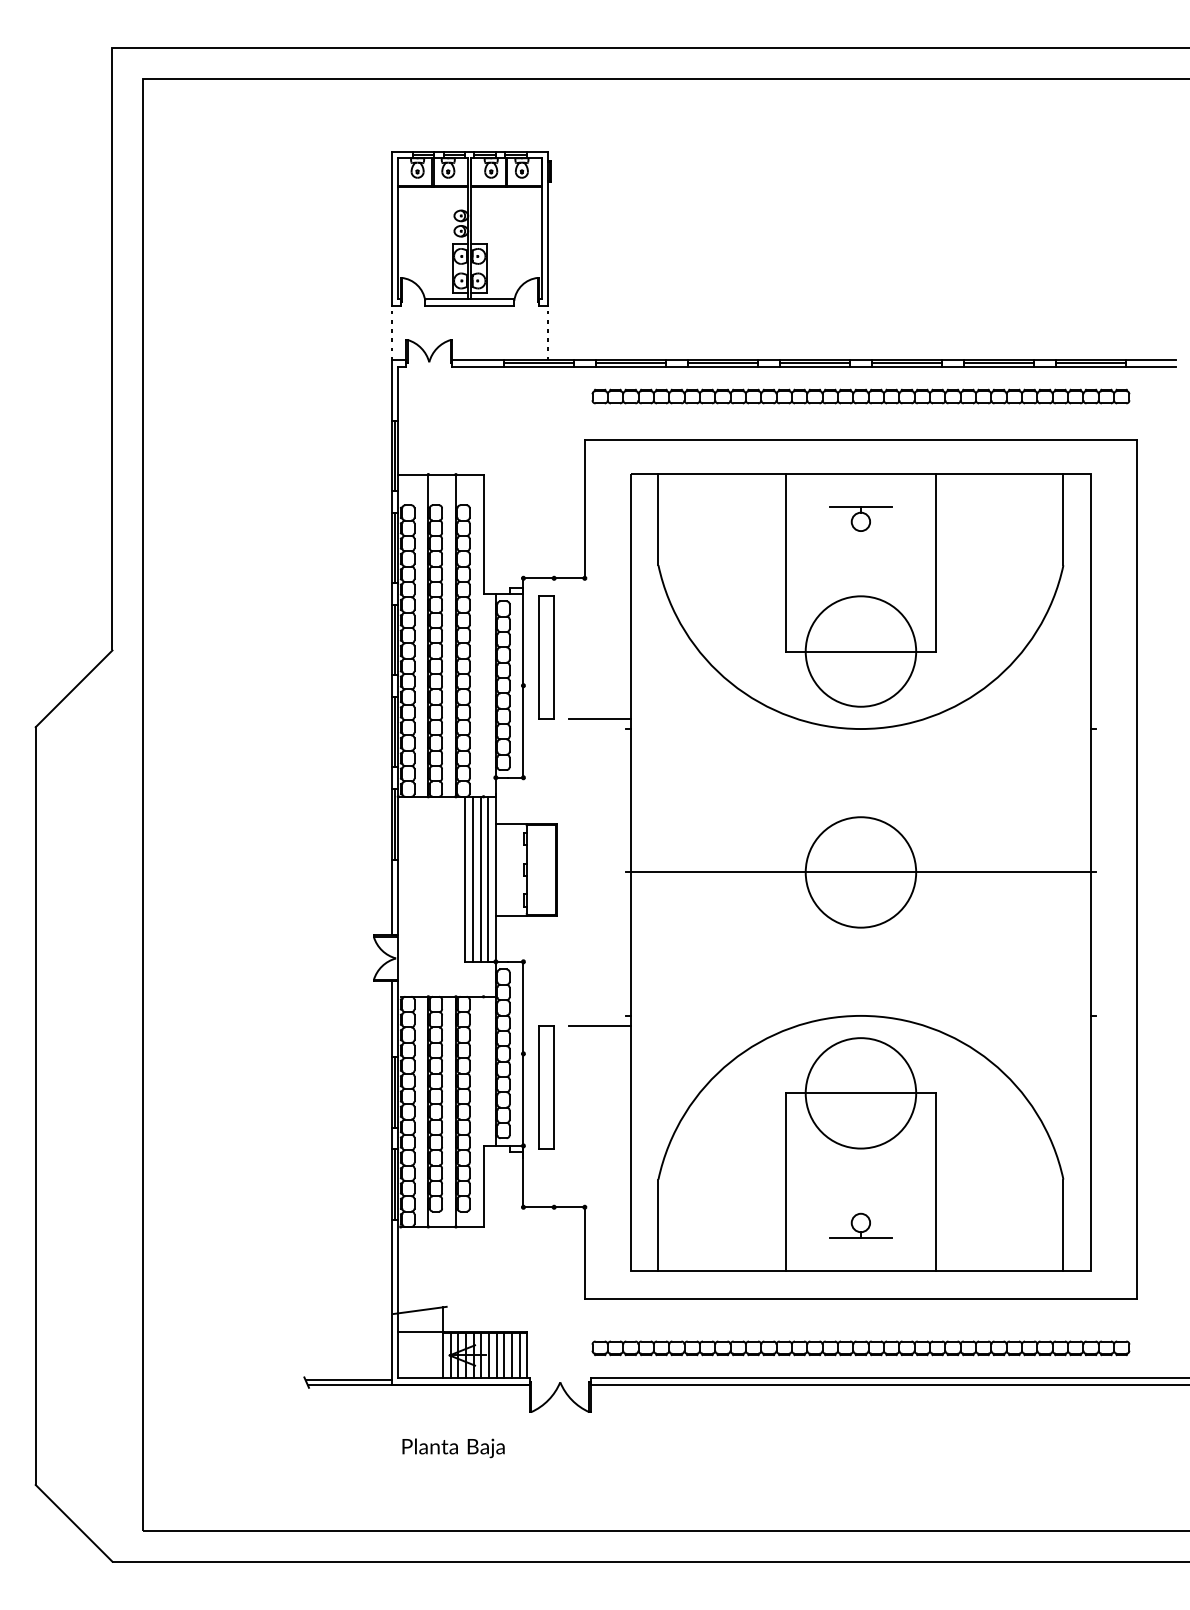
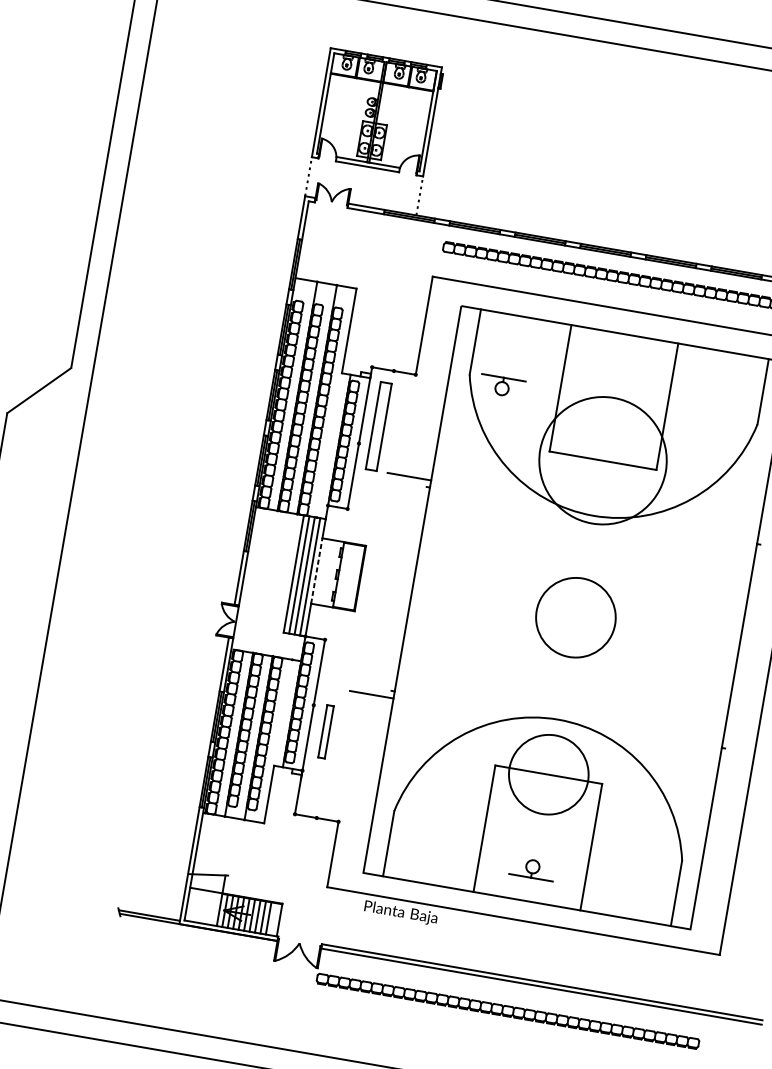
part: (860, 518) -> (502, 386), moved
circle: (860, 651) -> (602, 460), size x1.6
line: (495, 869) -> (316, 570), solid -> dashed
line: (860, 872) -> (575, 617), removed
part: (546, 1087) -> (326, 731), size x0.6
part: (860, 1348) -> (507, 1011), moved
line: (519, 1355) -> (273, 919), removed
text: (453, 1448) -> (400, 913), moved

